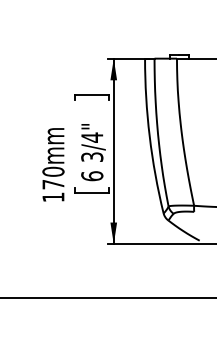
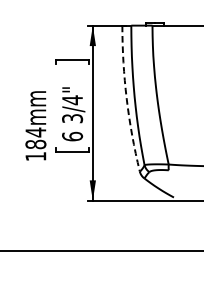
arc: (149, 136) -> (126, 99), solid -> dashed
text: (53, 177) -> (35, 137), 170mm -> 184mm

